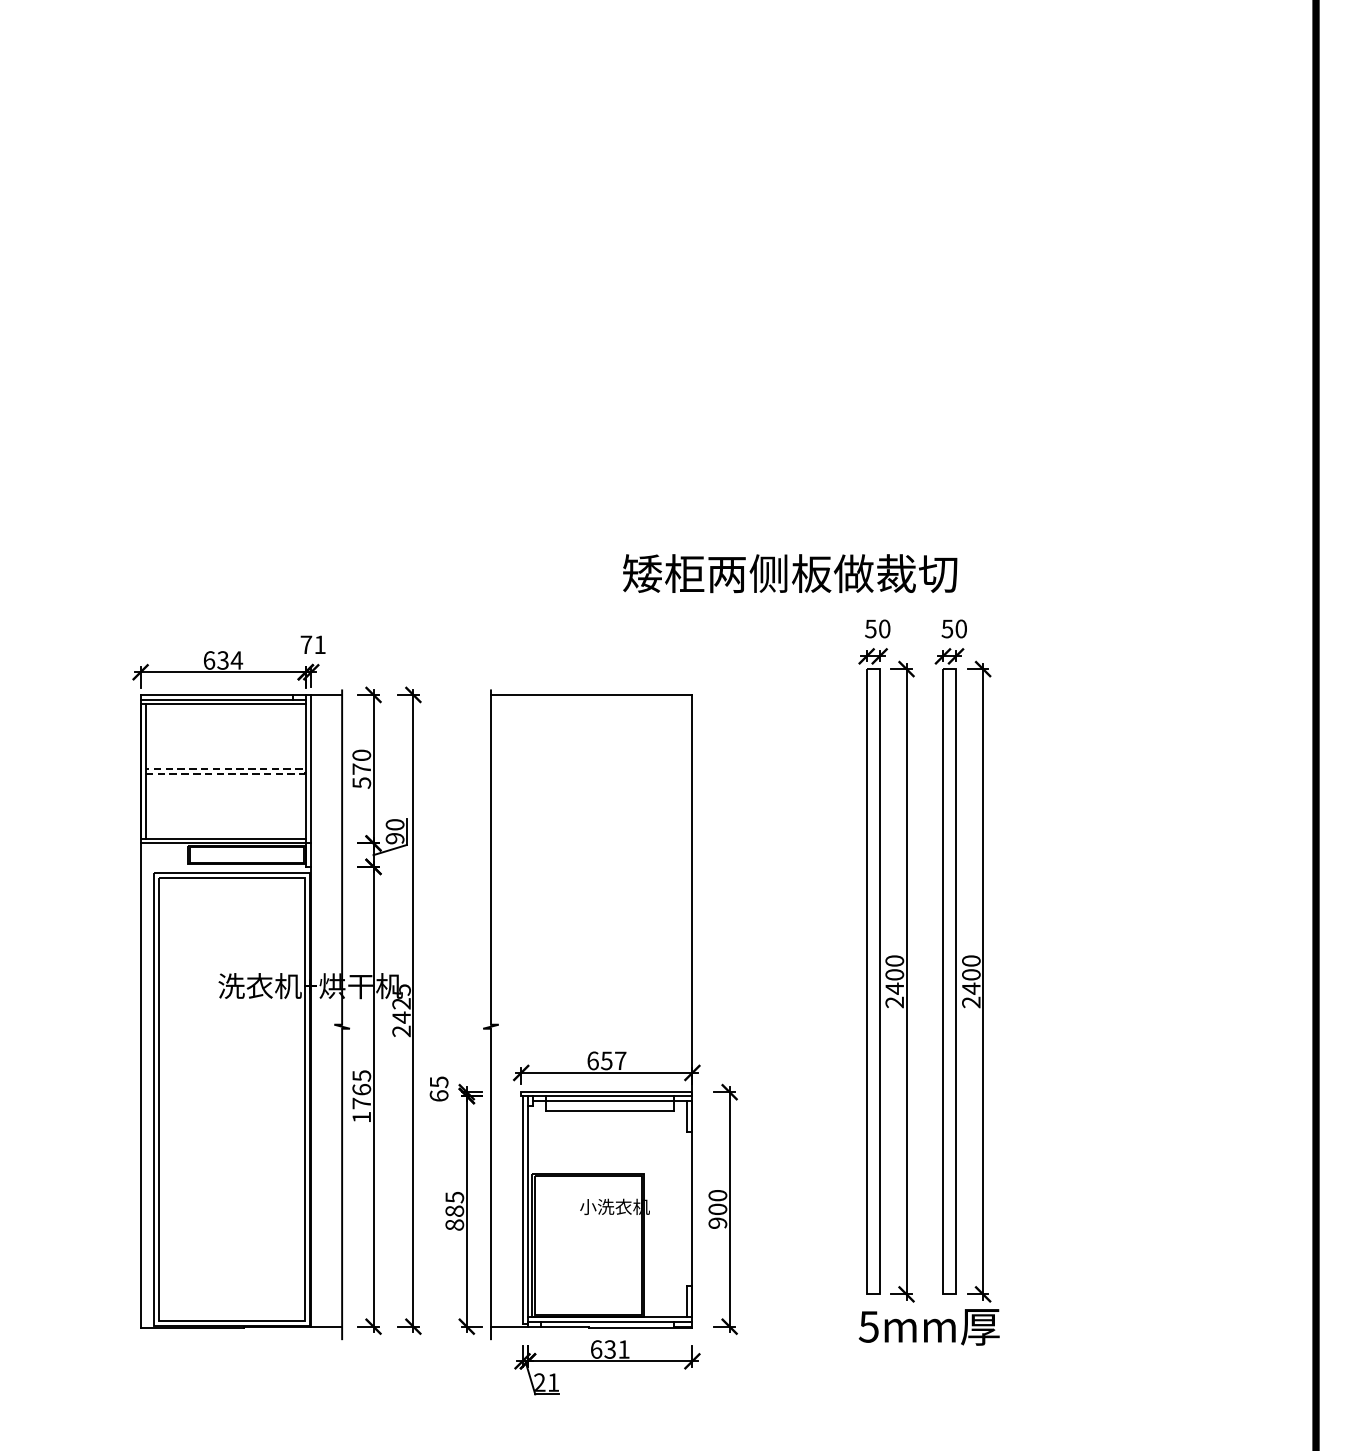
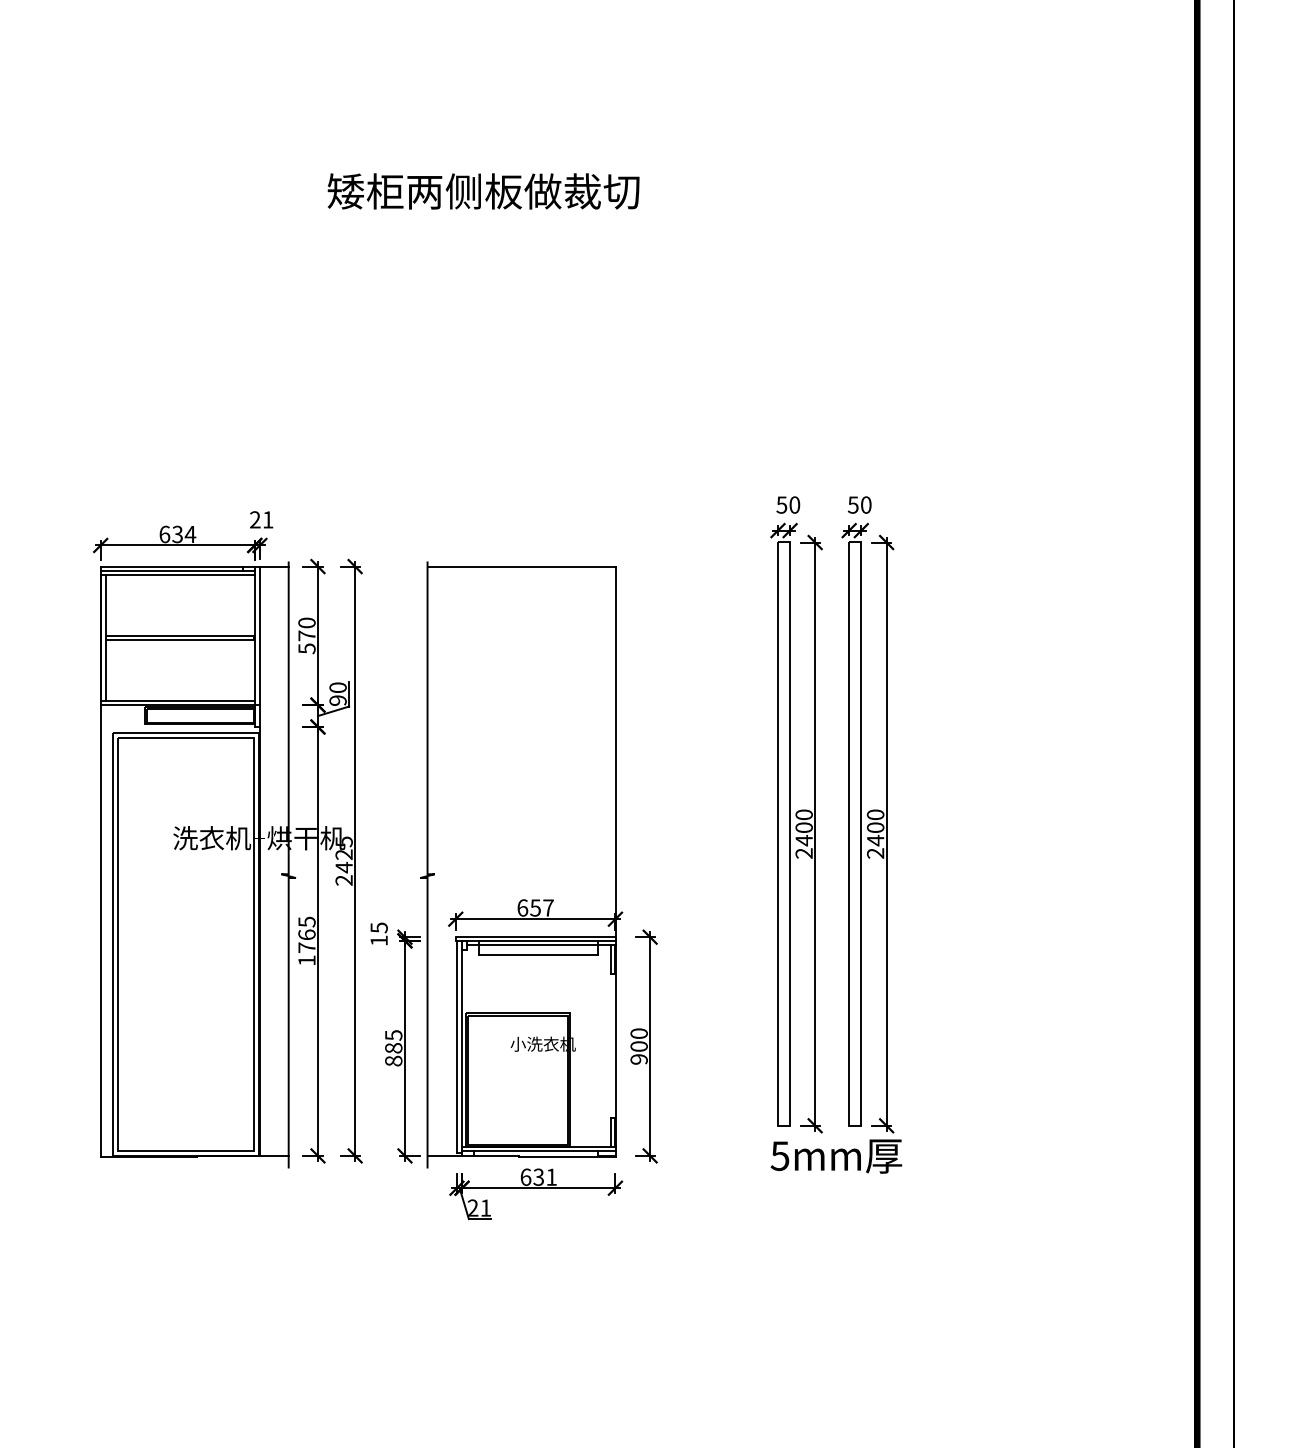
text: (790, 573) -> (483, 191), moved
text: (306, 644) -> (255, 519), 71 -> 21
line: (304, 770) -> (253, 637), dashed -> solid
text: (438, 1095) -> (378, 940), 65 -> 15

